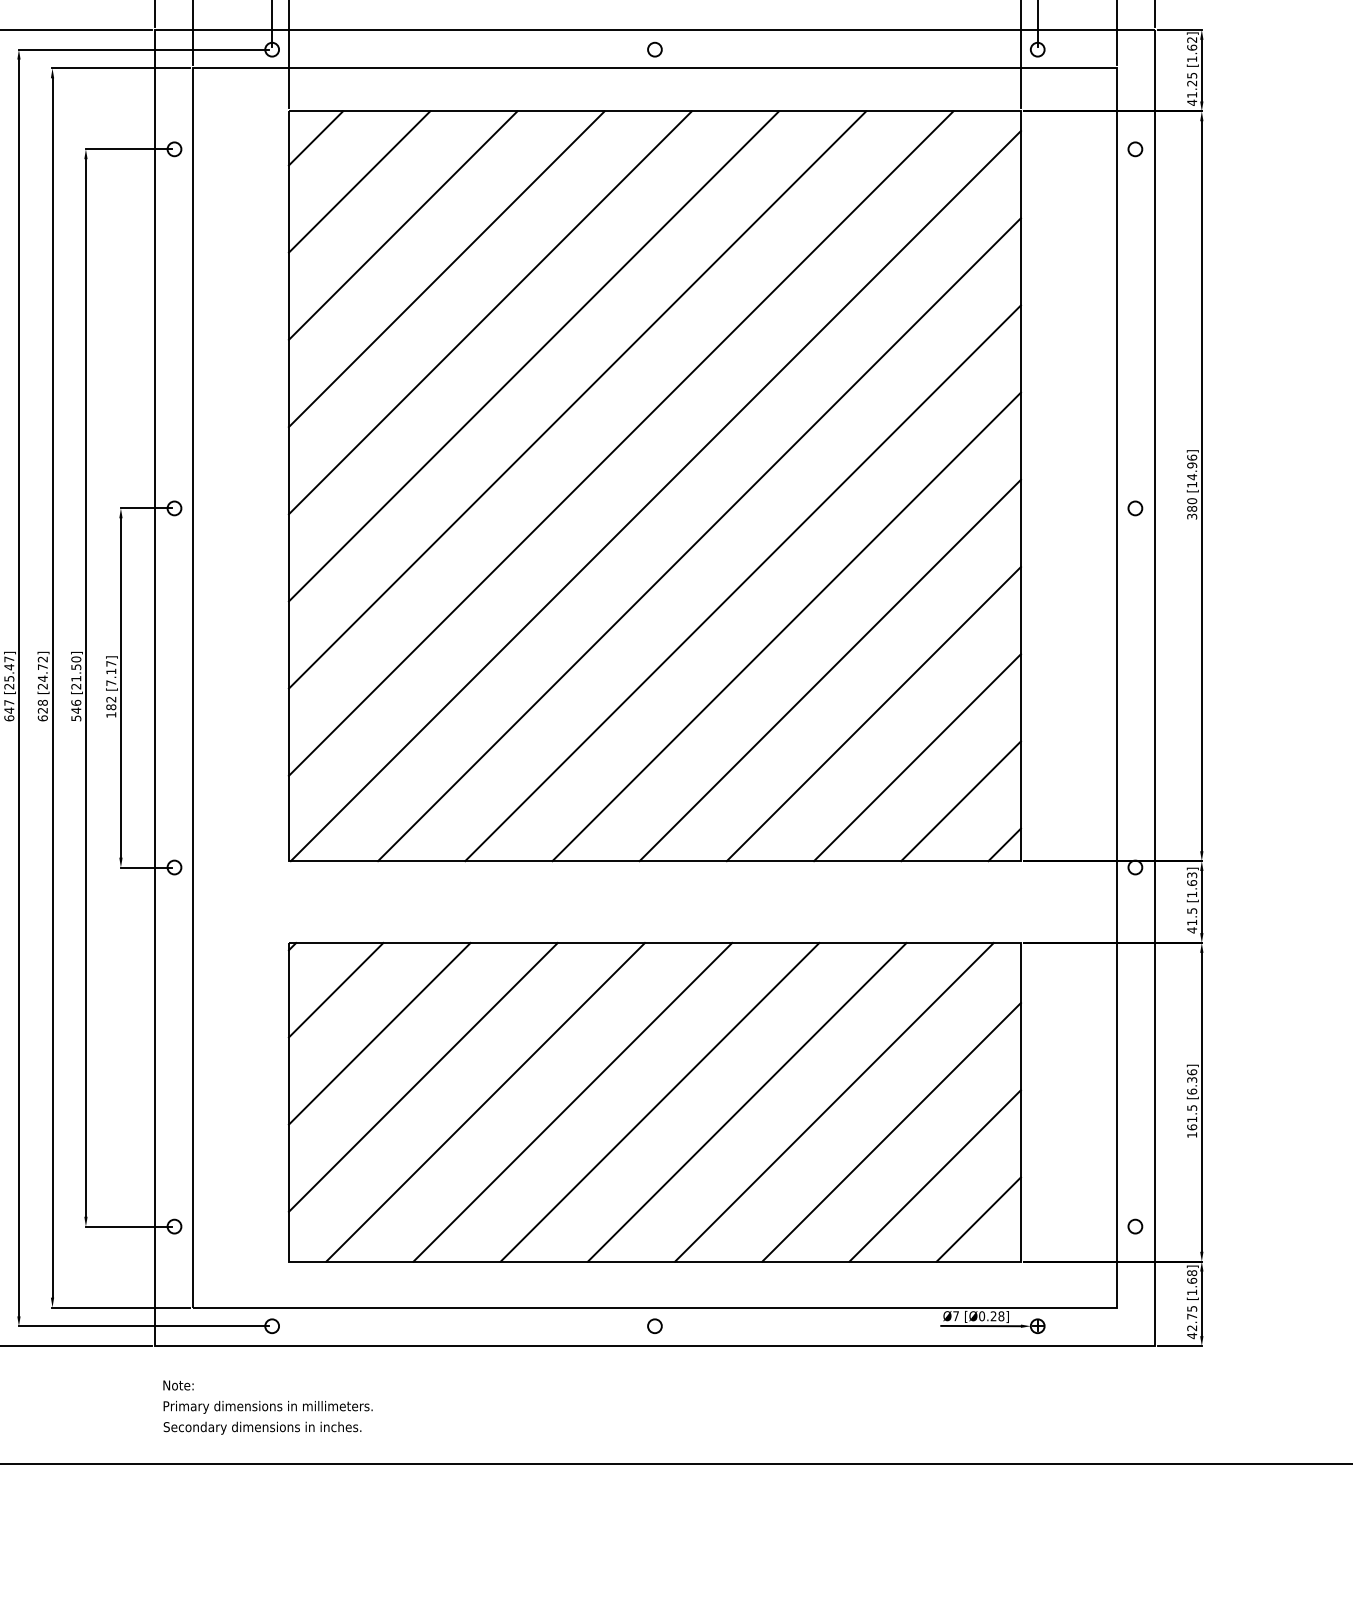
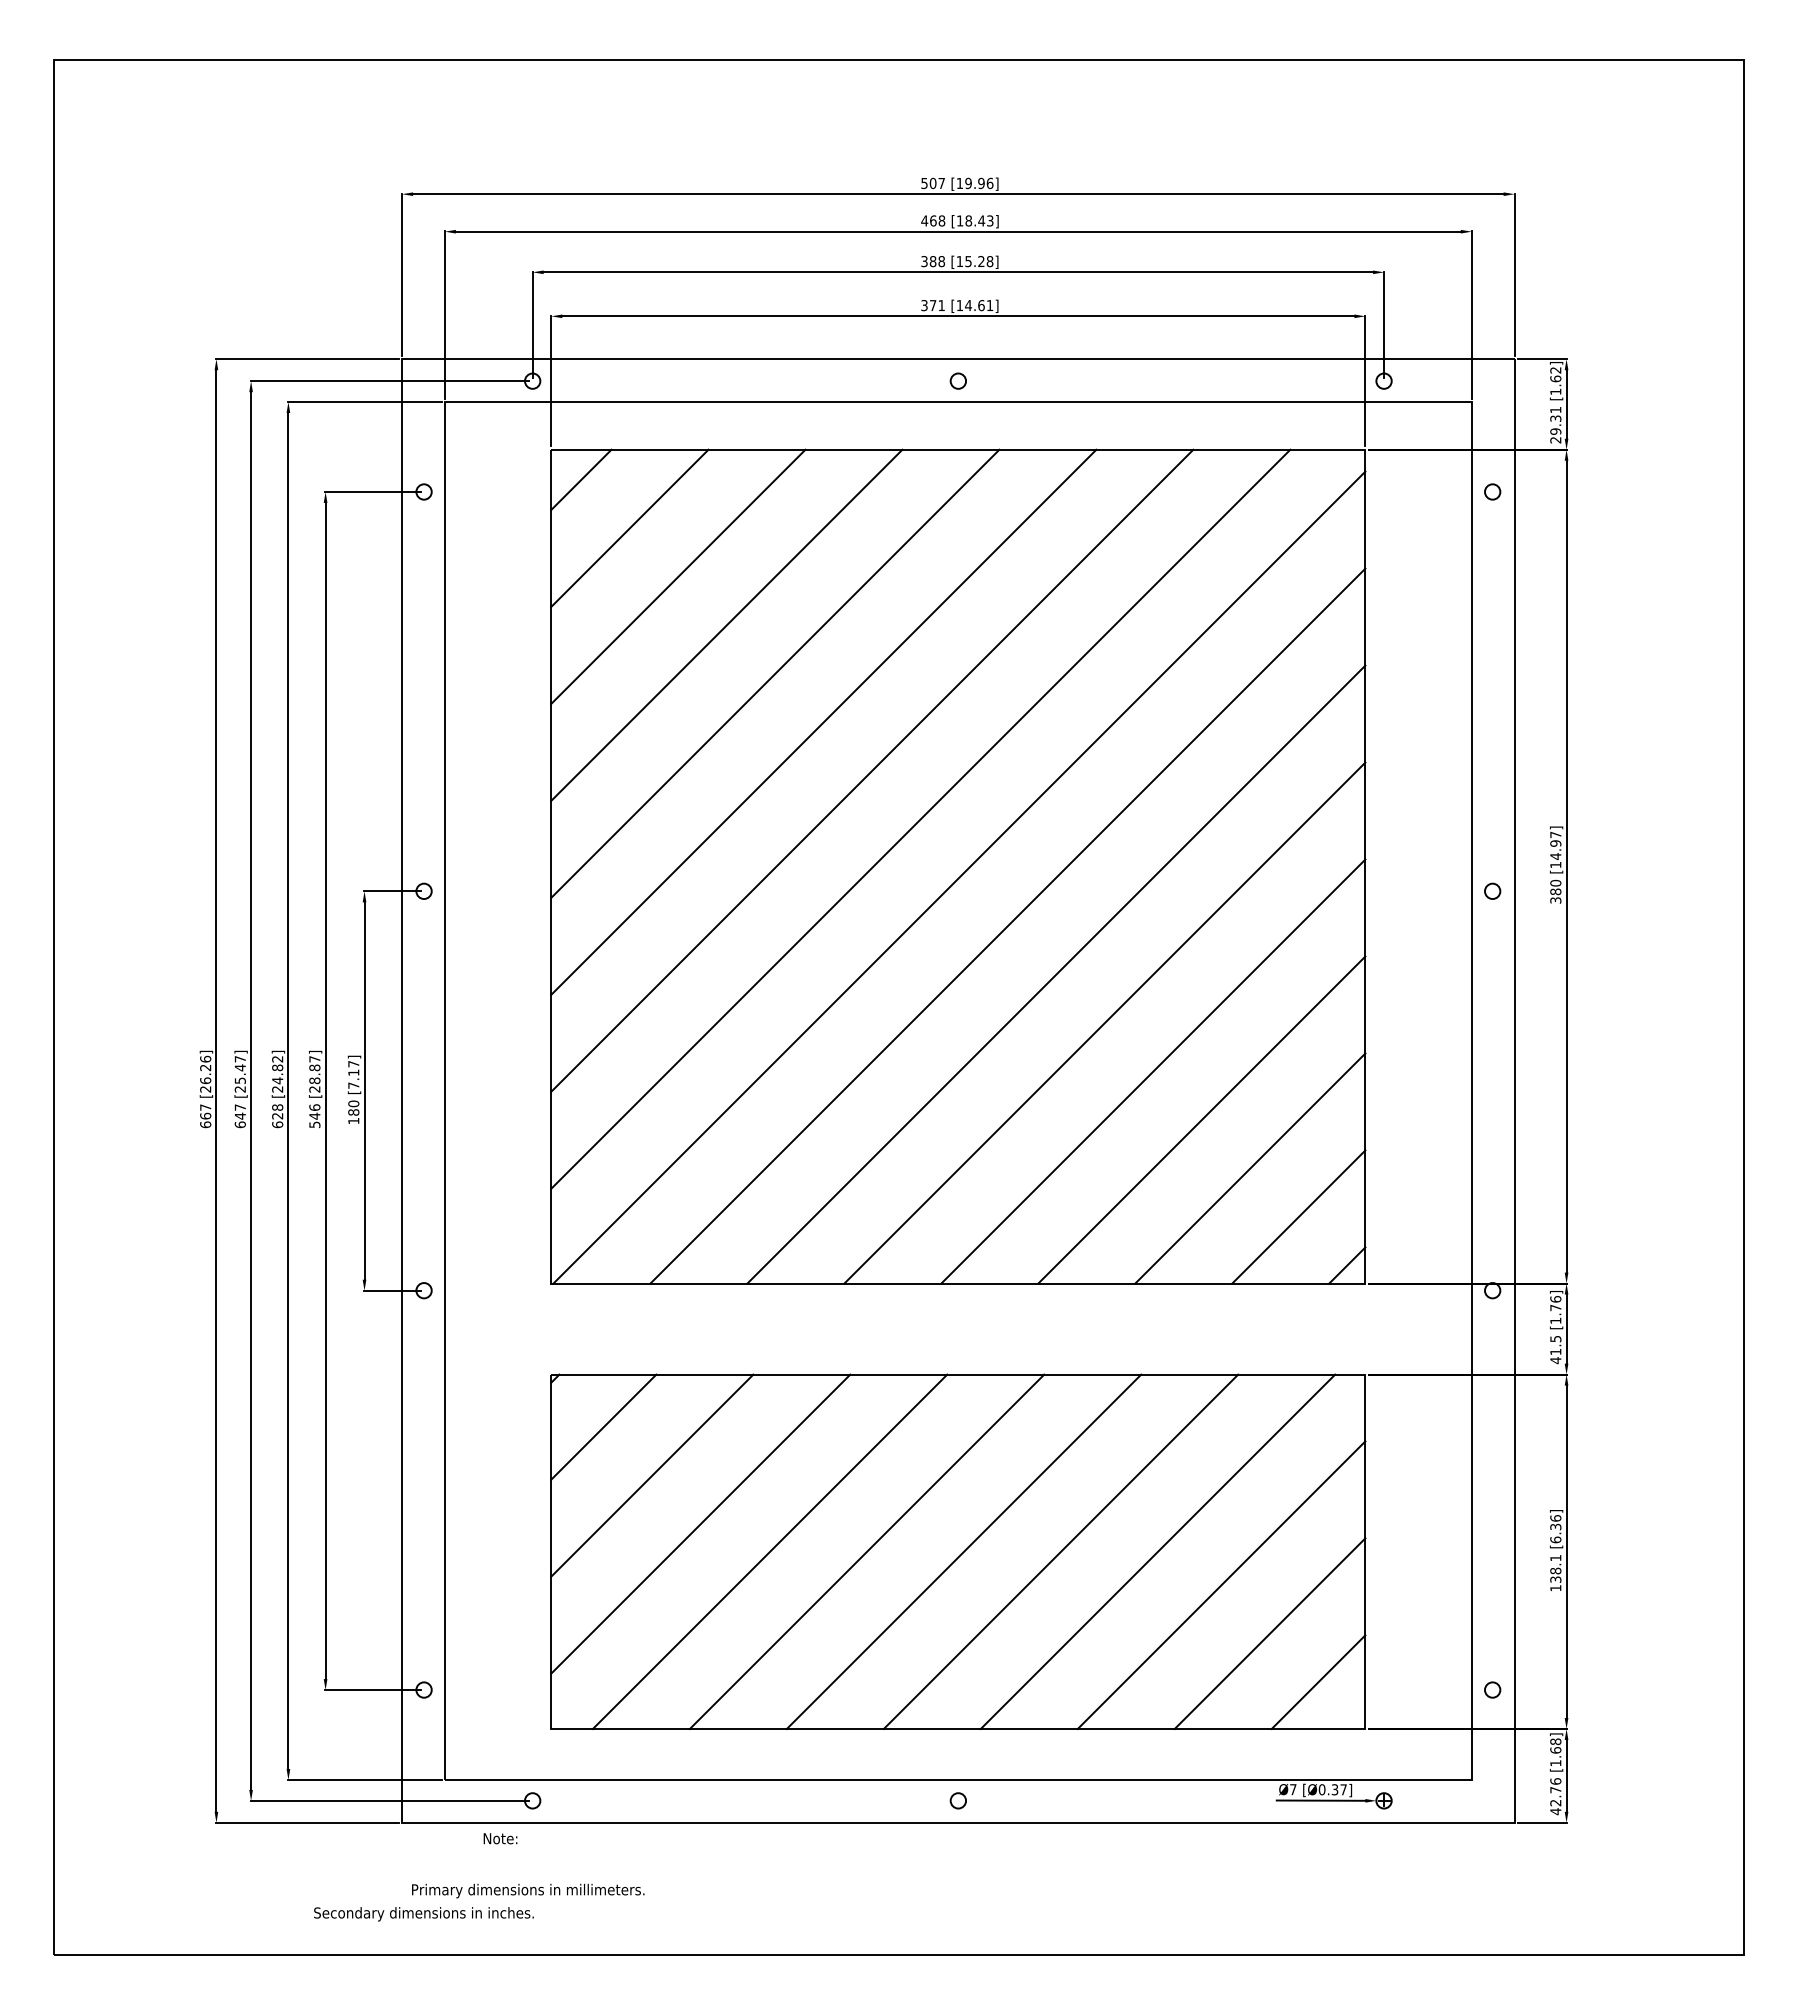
text: (1191, 89) -> (1555, 425), 41.25 -> 29.31
text: (1191, 457) -> (1555, 834), [14.96] -> [14.97]
text: (42, 666) -> (277, 1067), [24.72] -> [24.82]
text: (75, 669) -> (314, 1070), [21.50] -> [28.87]
text: (111, 699) -> (353, 1103), 182 -> 180
text: (1191, 879) -> (1555, 1303), [1.63] -> [1.76]
text: (1191, 1117) -> (1555, 1568), 161.5 -> 138.1
text: (1191, 1308) -> (1555, 1781), 42.75 -> 42.76
text: (996, 1316) -> (1338, 1789), [Ø0.28] -> [Ø0.37]
text: (178, 1385) -> (500, 1838), moved
text: (262, 1428) -> (423, 1914), moved

